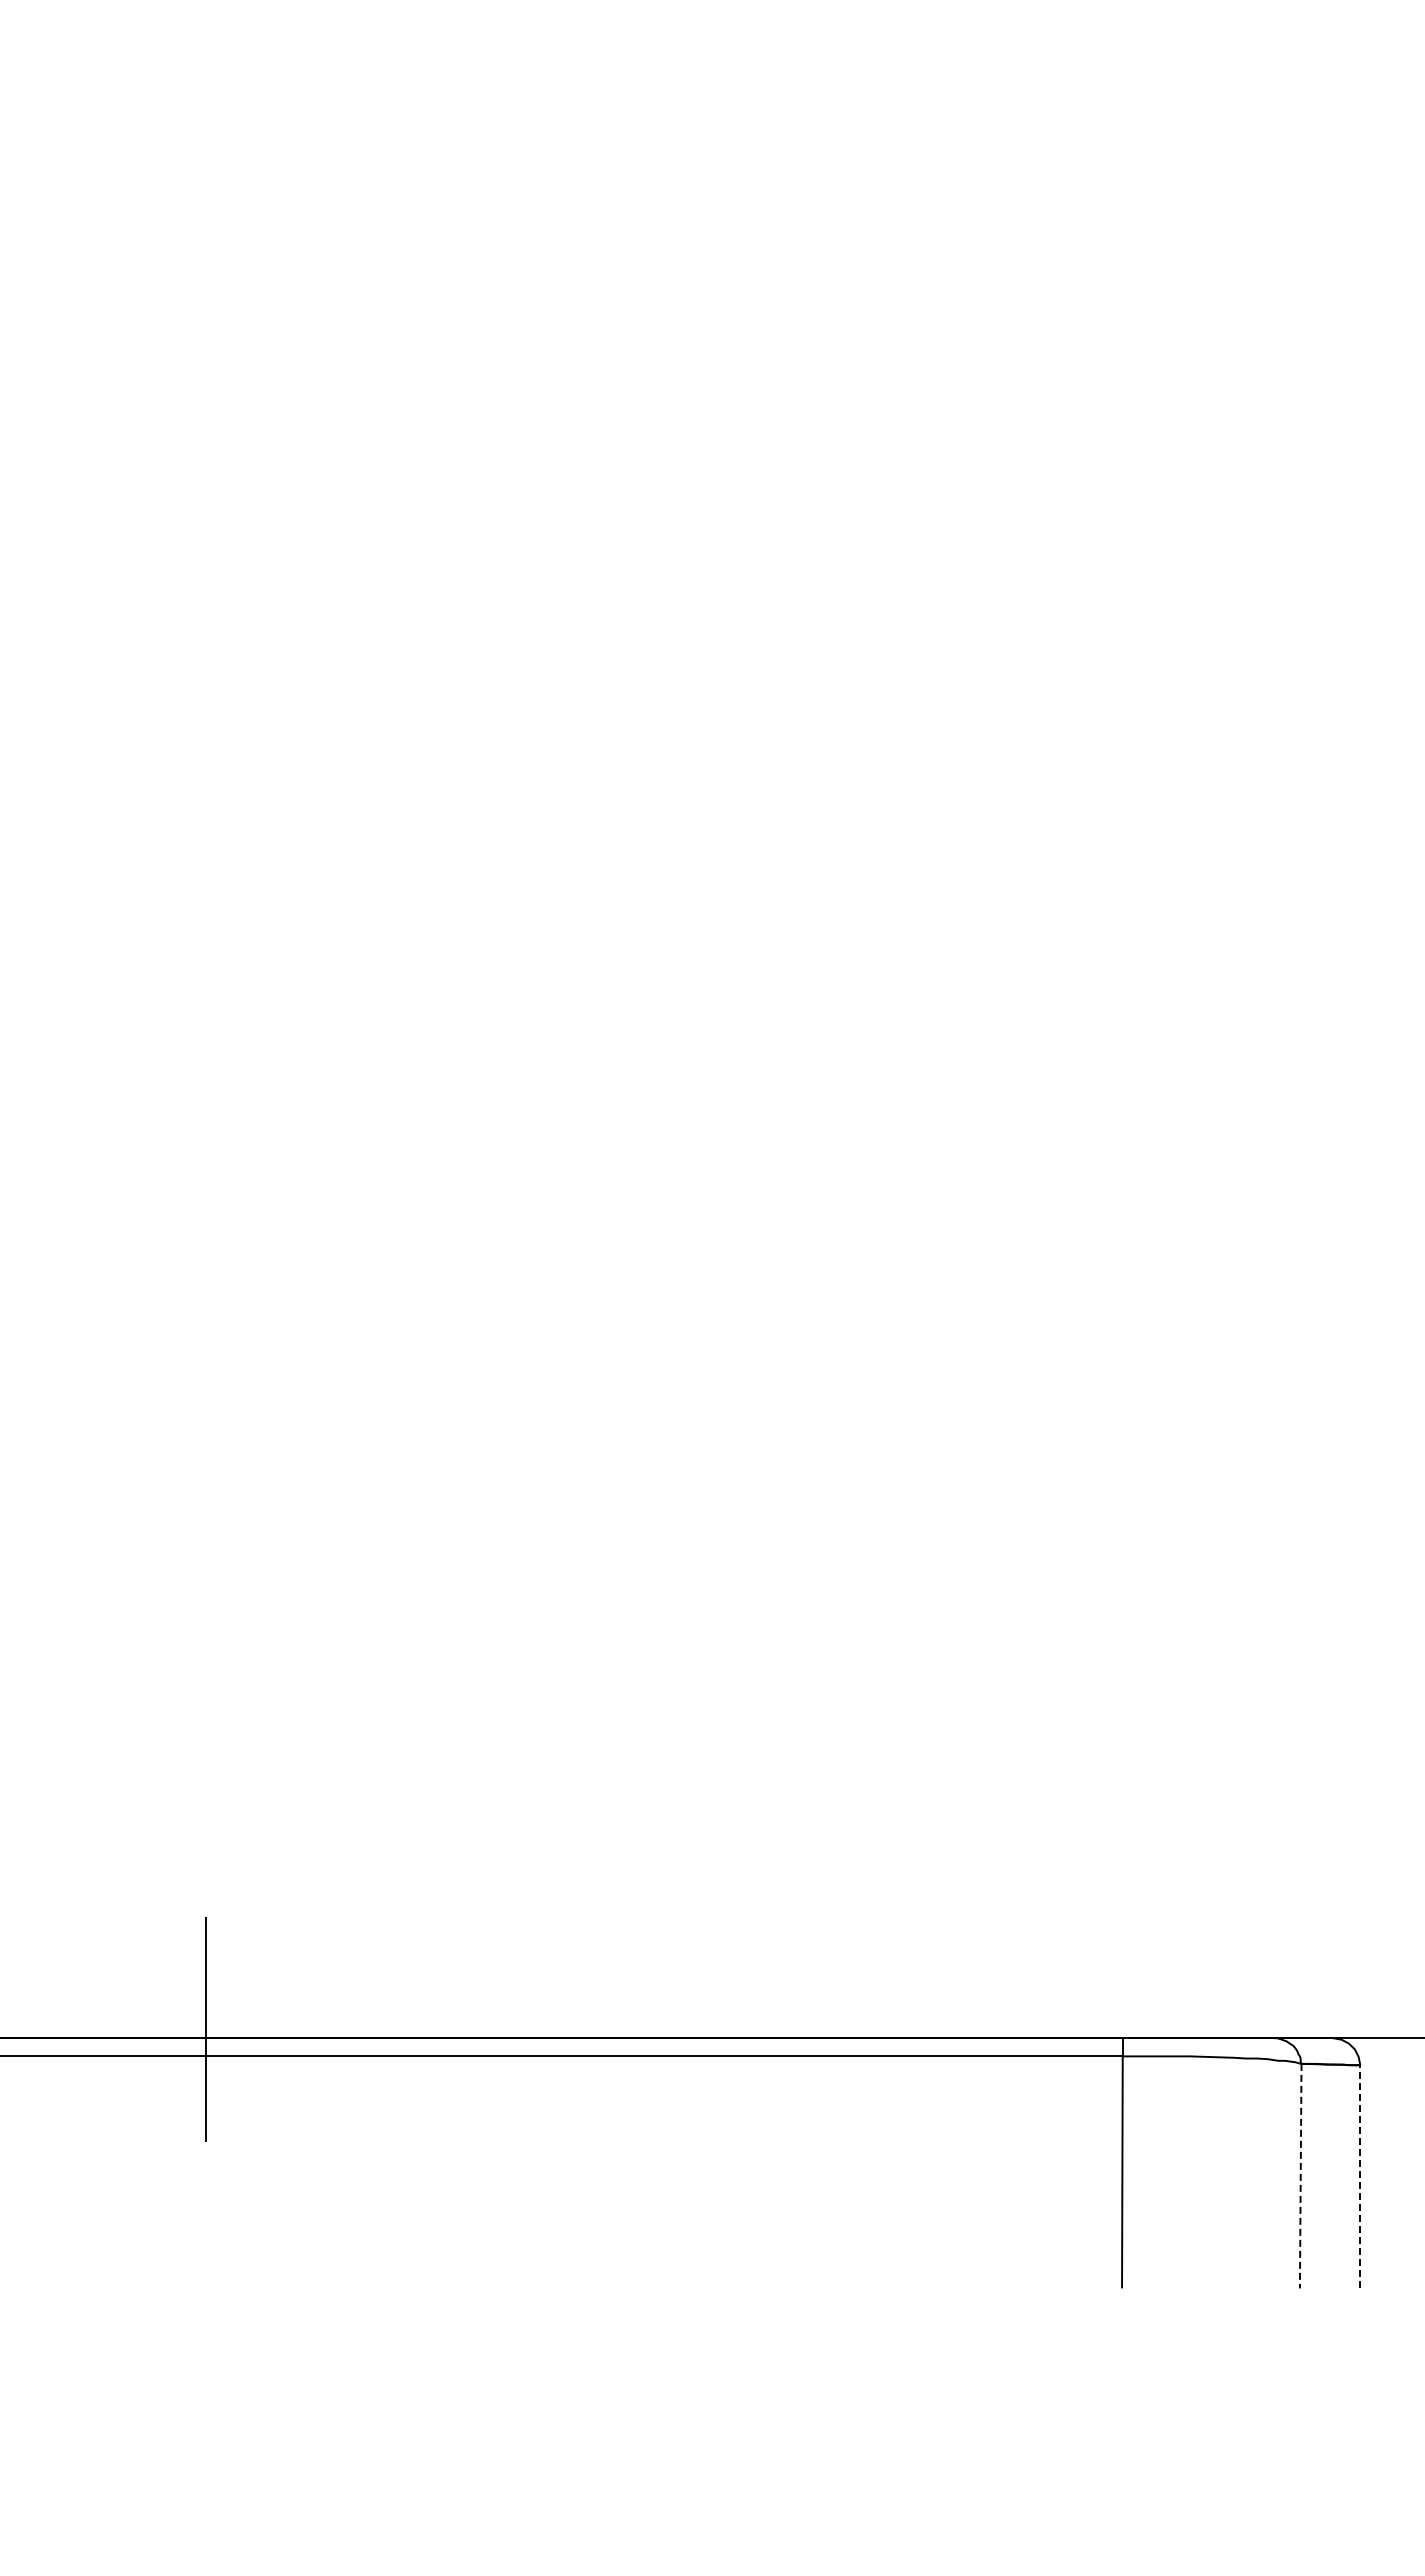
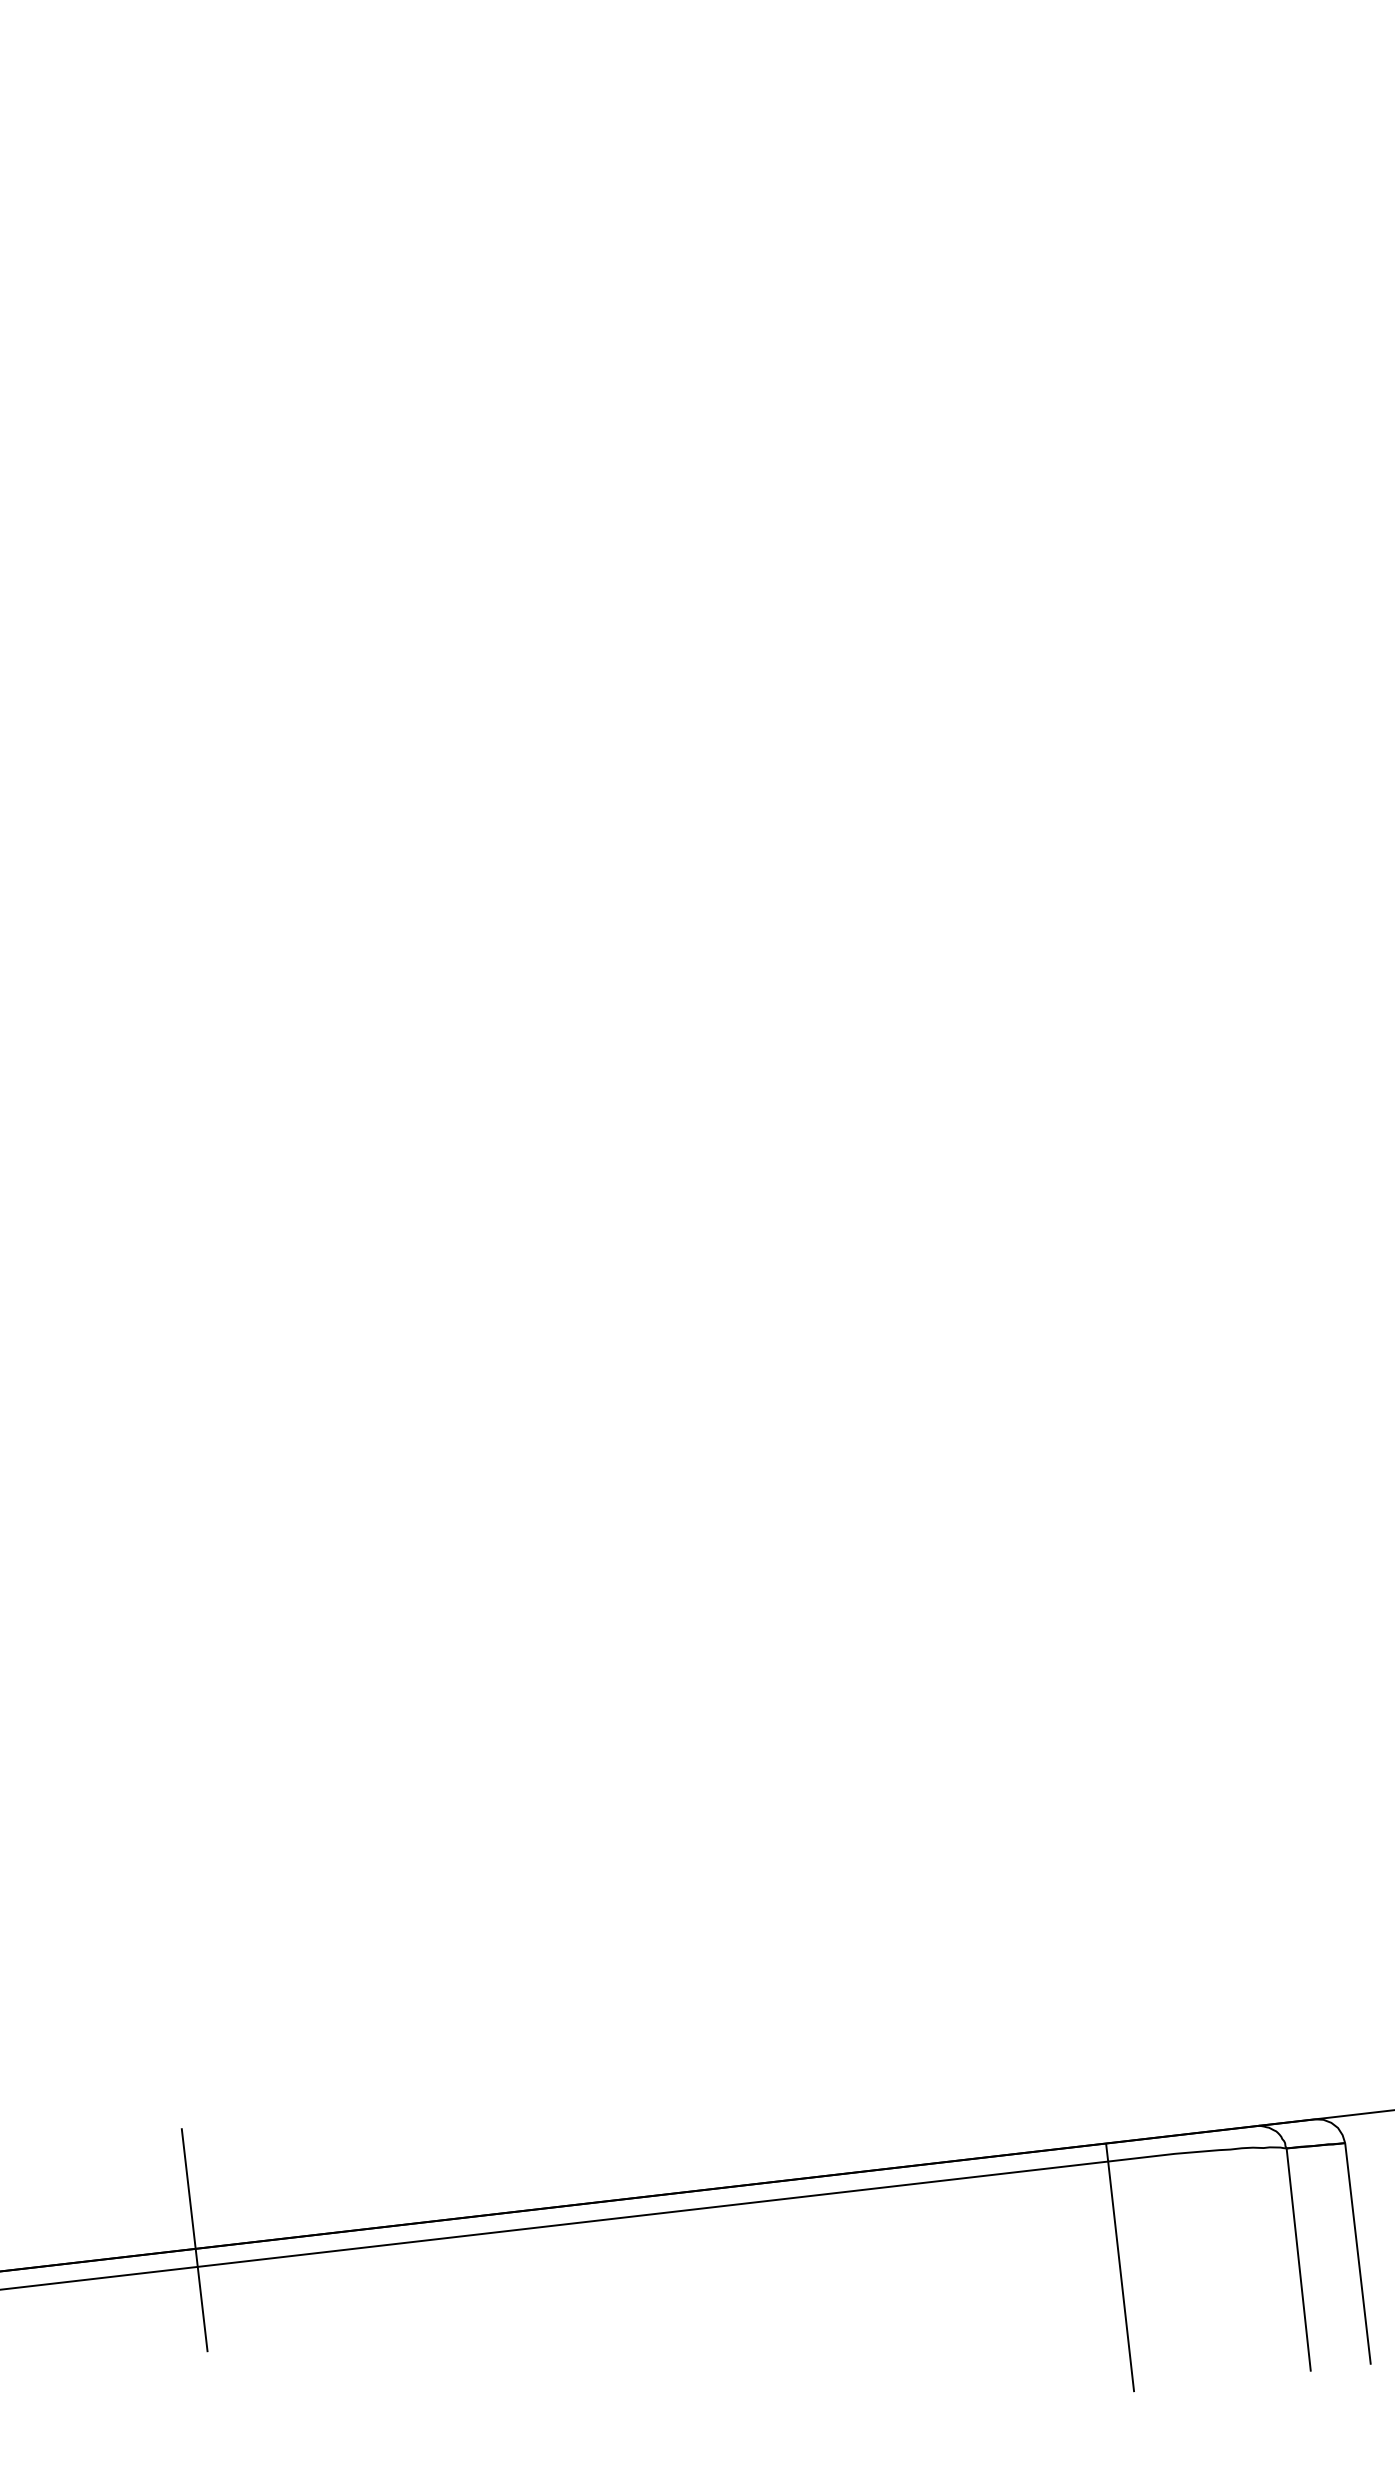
line: (1300, 2176) -> (1298, 2260), dashed -> solid
line: (1360, 2176) -> (1358, 2253), dashed -> solid

